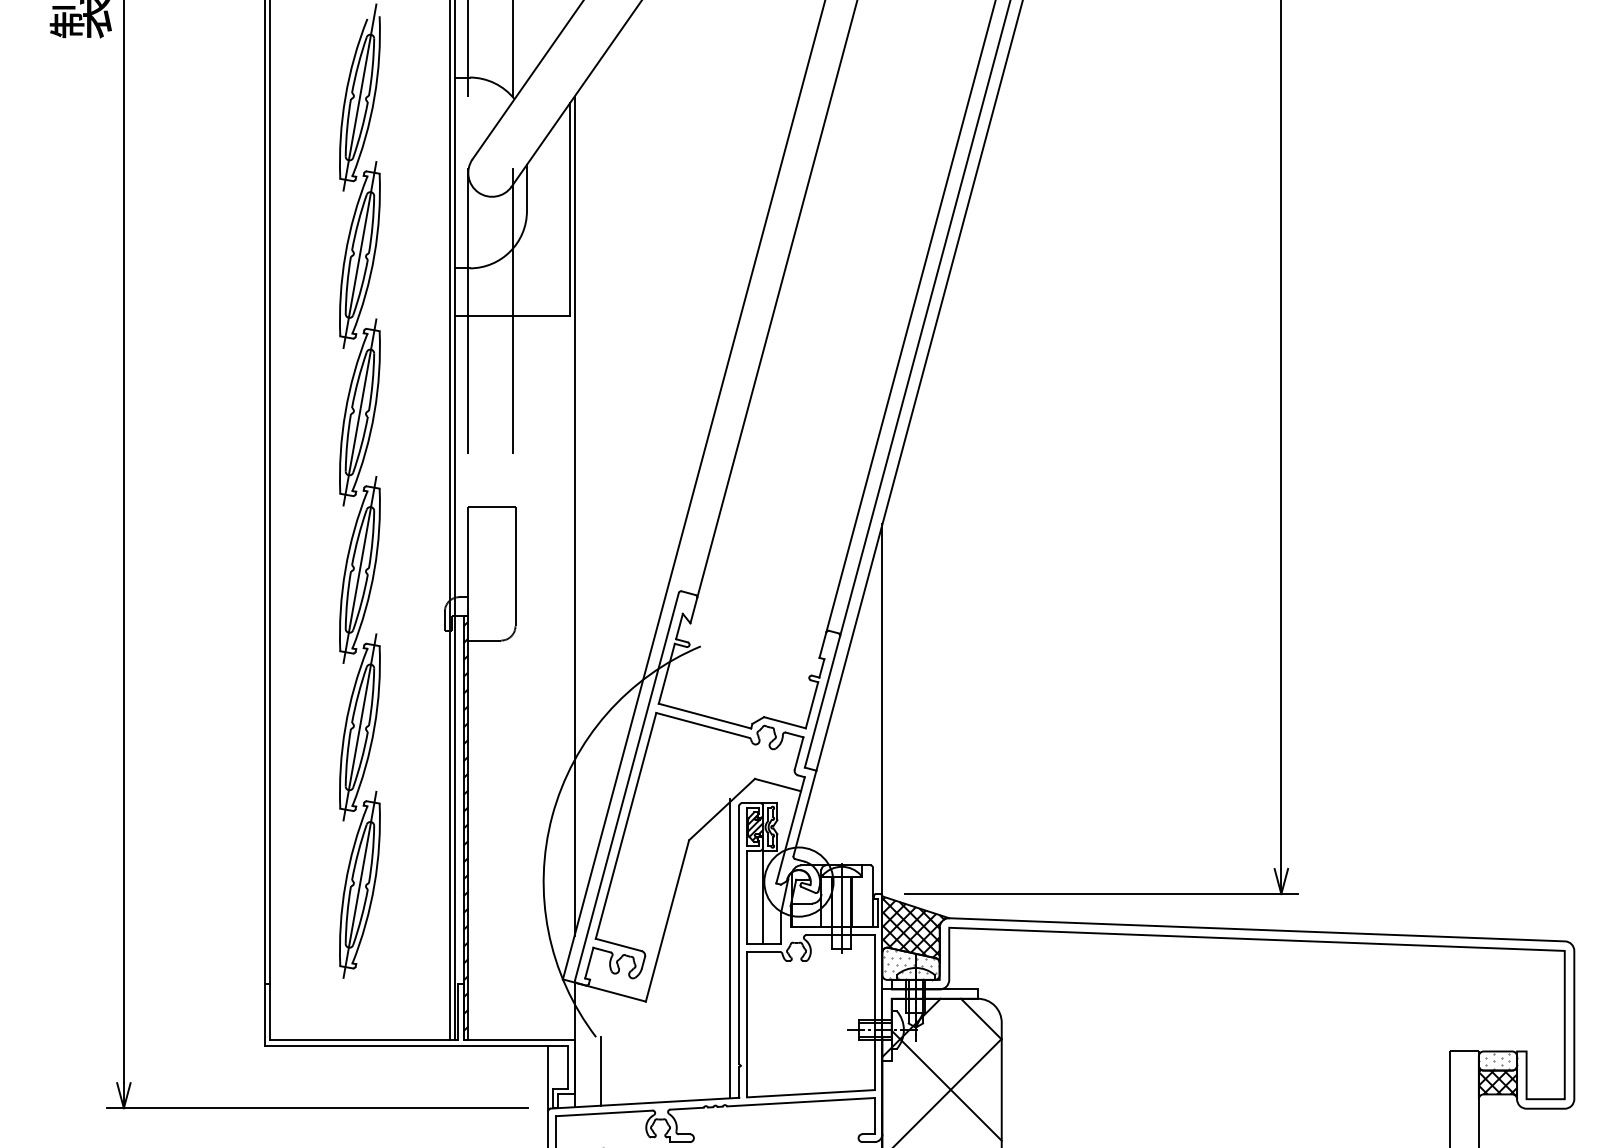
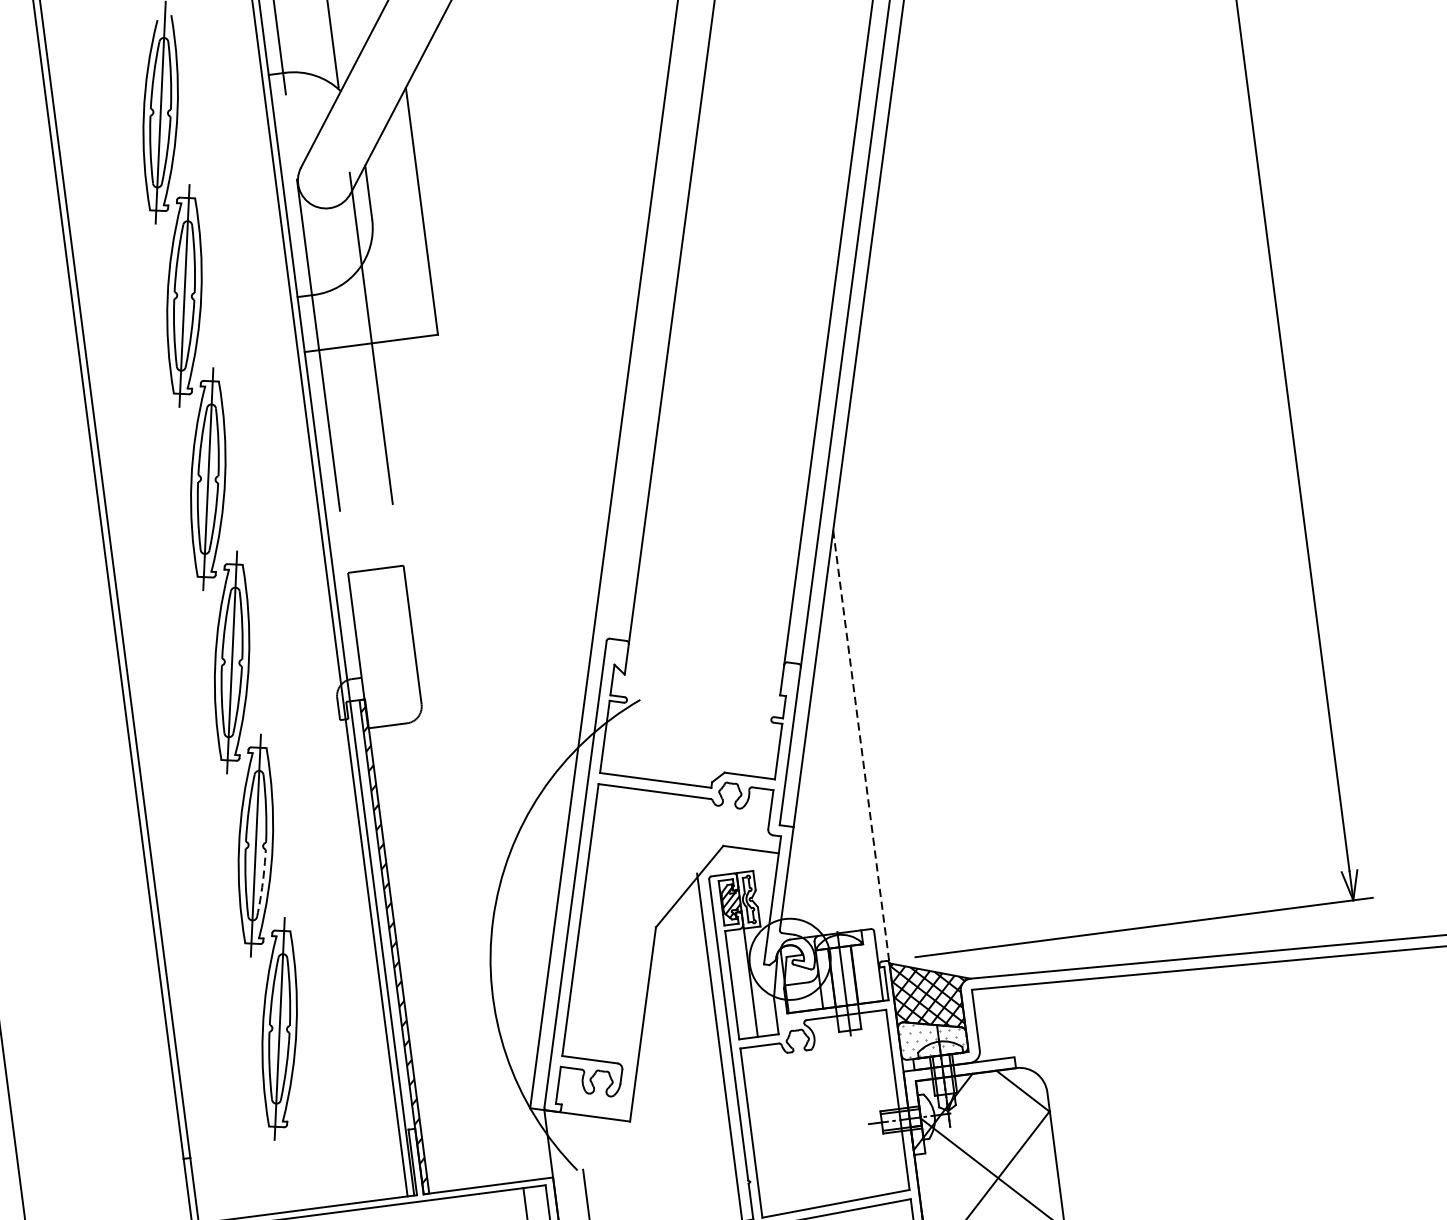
line: (574, 515) -> (473, 566), removed
line: (882, 710) -> (861, 747), solid -> dashed
arc: (361, 760) -> (262, 883), solid -> dashed

